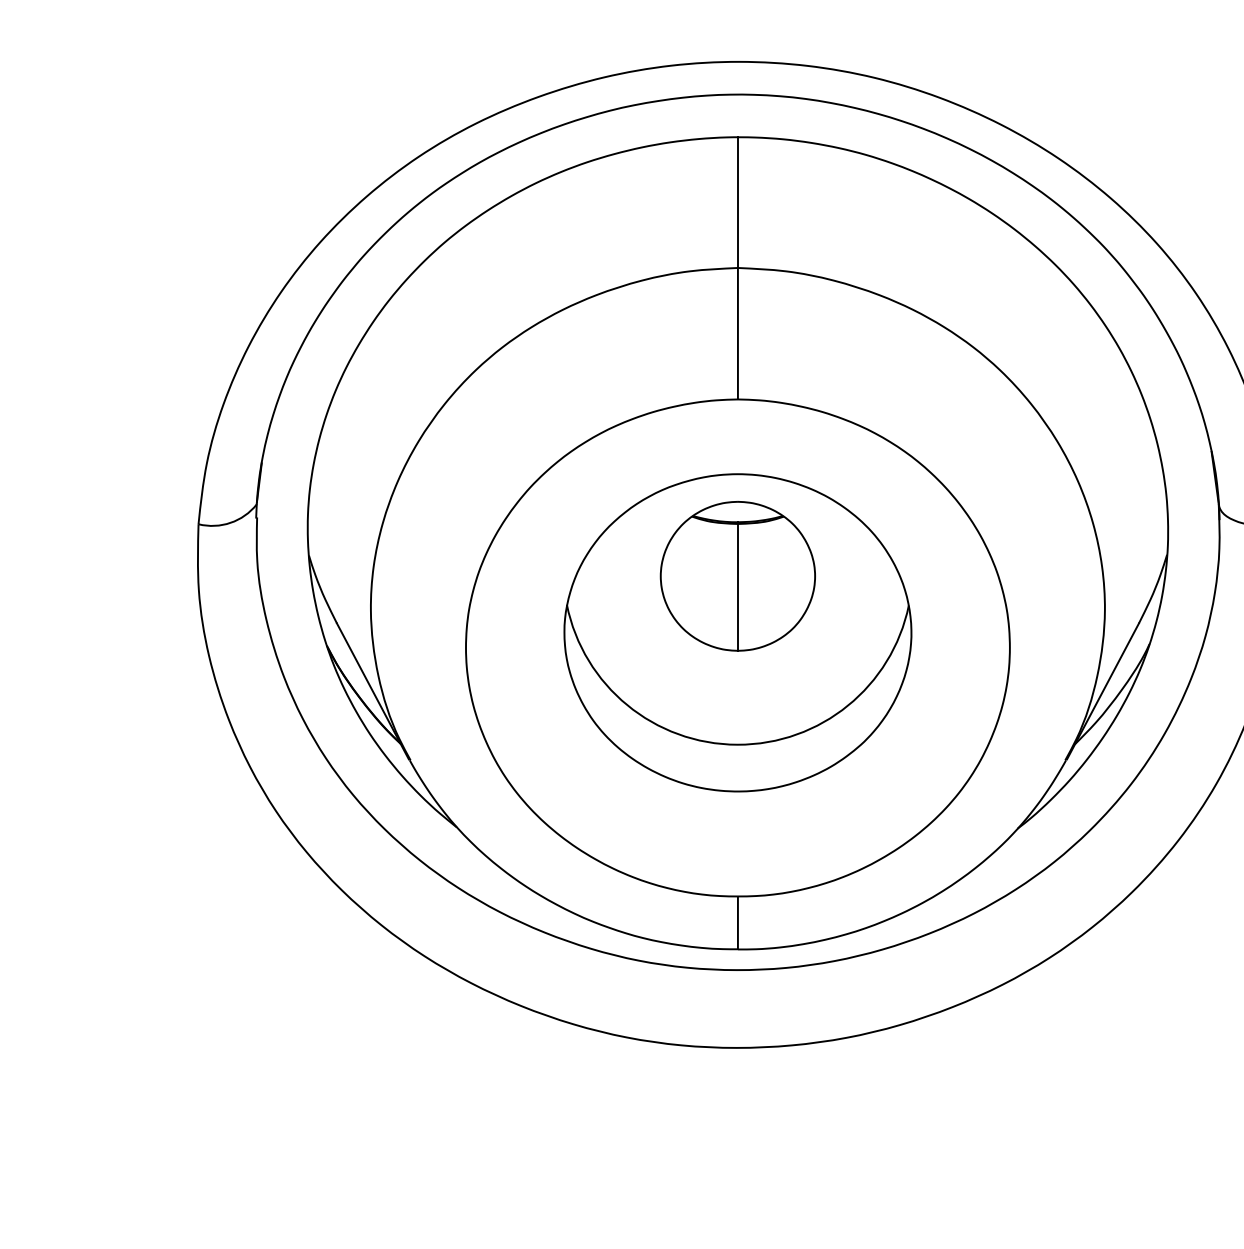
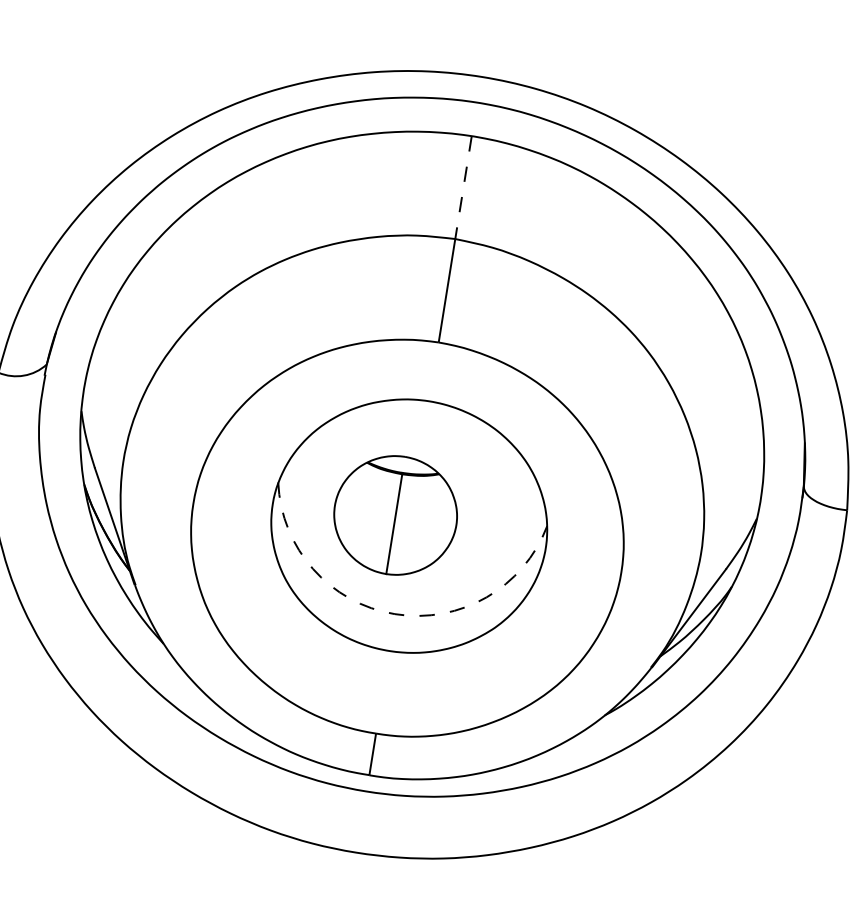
line: (737, 203) -> (463, 188), solid -> dashed
part: (737, 576) -> (395, 515), moved
arc: (737, 744) -> (394, 613), solid -> dashed

